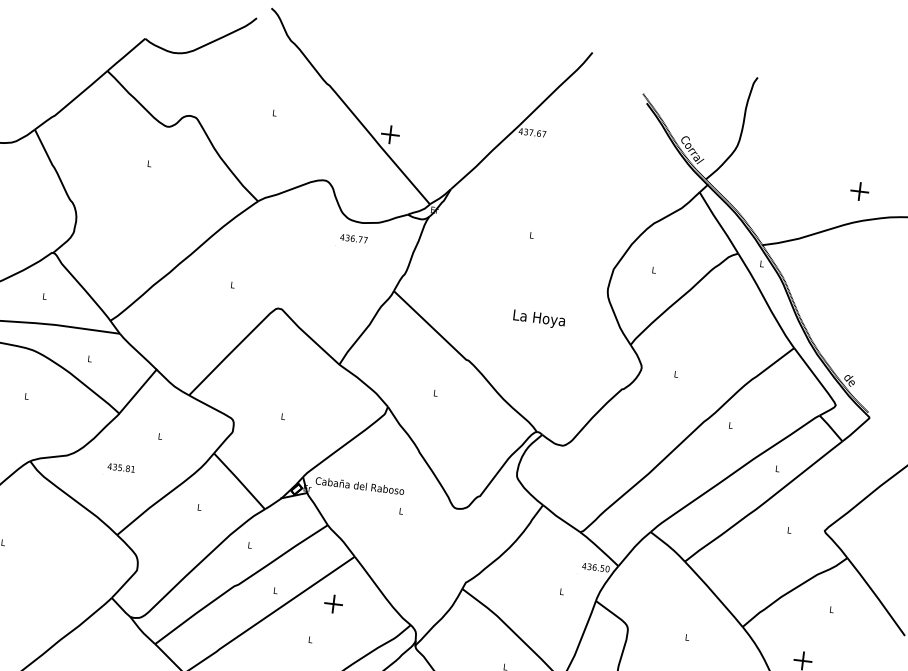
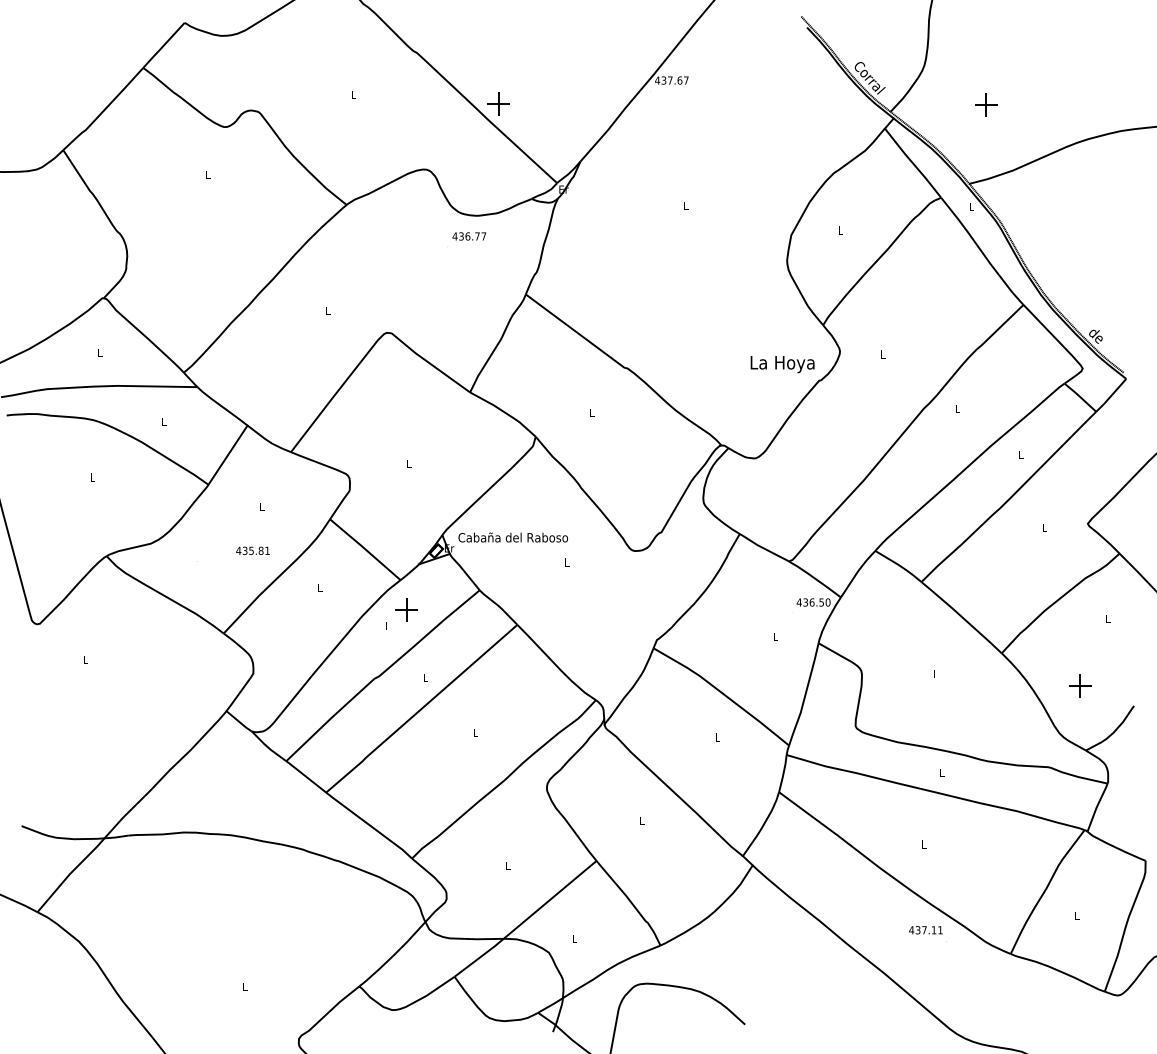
part: (859, 191) -> (986, 104), moved
text: (539, 319) -> (782, 364), moved
text: (121, 467) -> (252, 550), moved
part: (333, 603) -> (406, 609), moved

